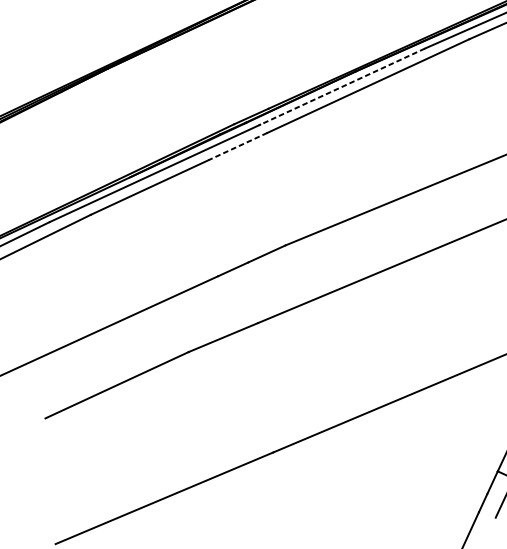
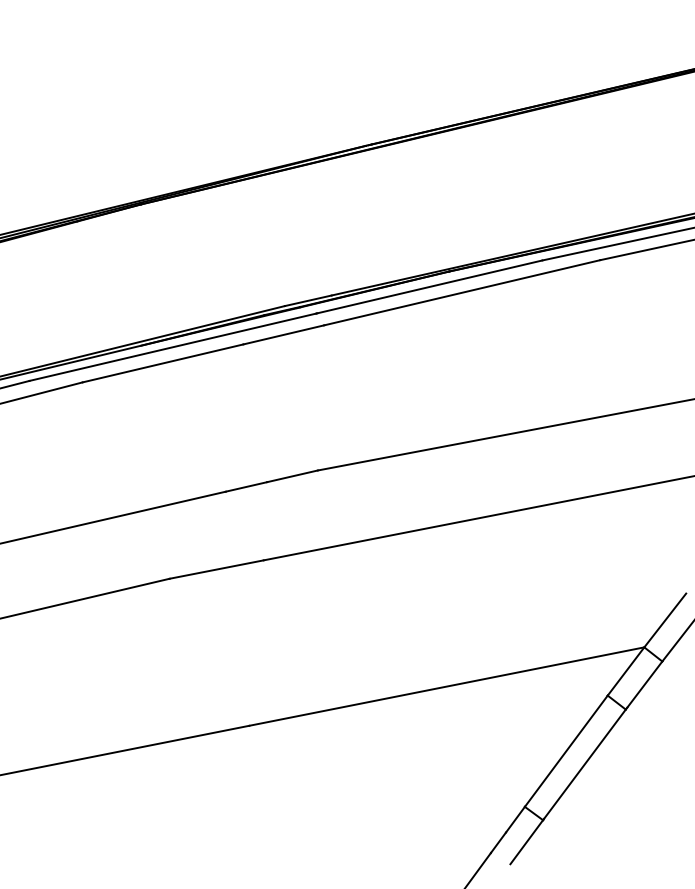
line: (342, 86) -> (429, 286), dashed -> solid
line: (237, 147) -> (283, 335), dashed -> solid

